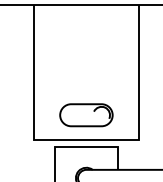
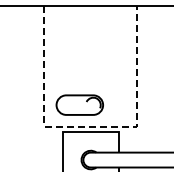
part: (86, 114) -> (79, 104), moved
line: (86, 140) -> (90, 126), solid -> dashed

